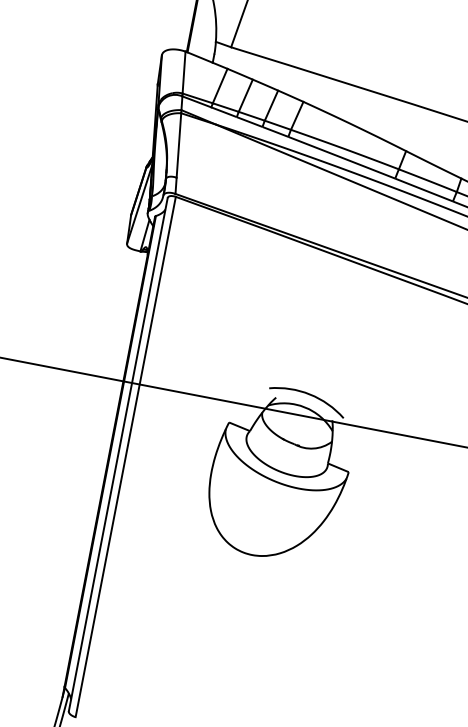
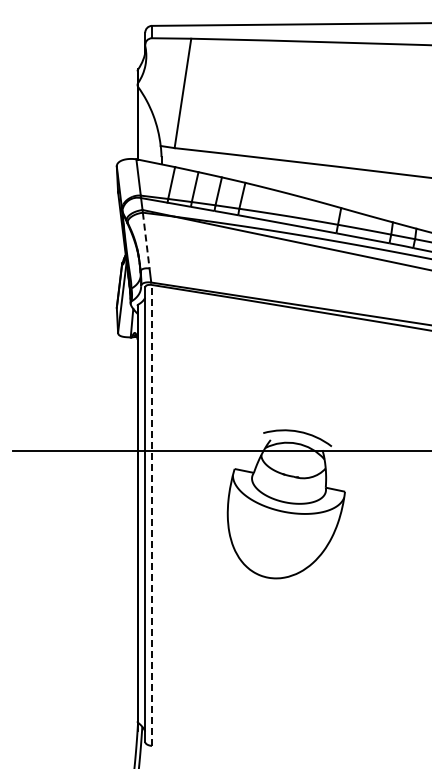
line: (179, 146) -> (146, 241), solid -> dashed
line: (126, 456) -> (152, 514), solid -> dashed

